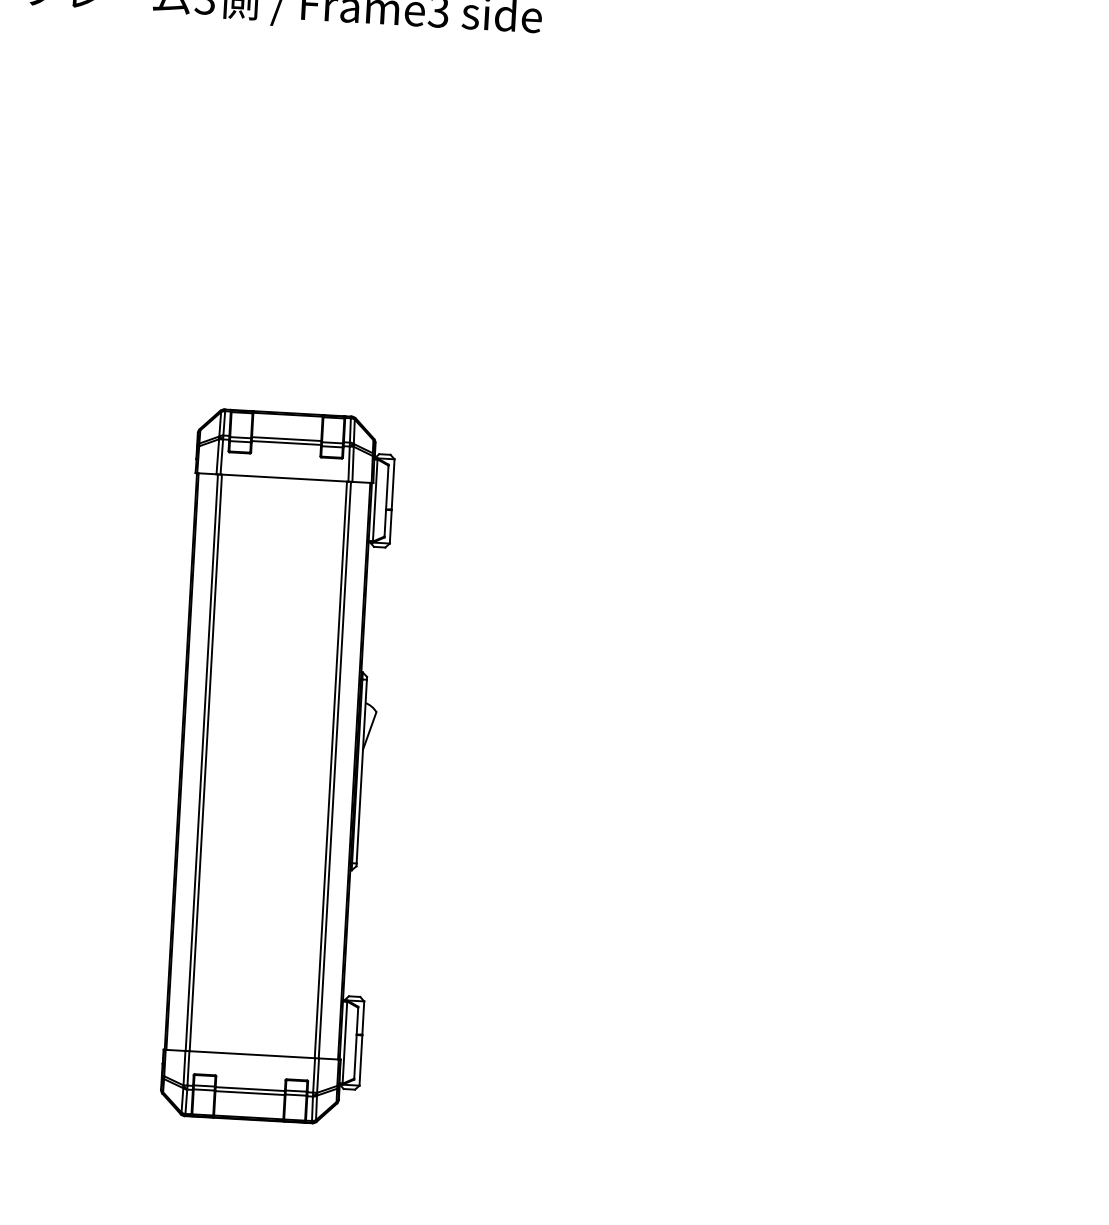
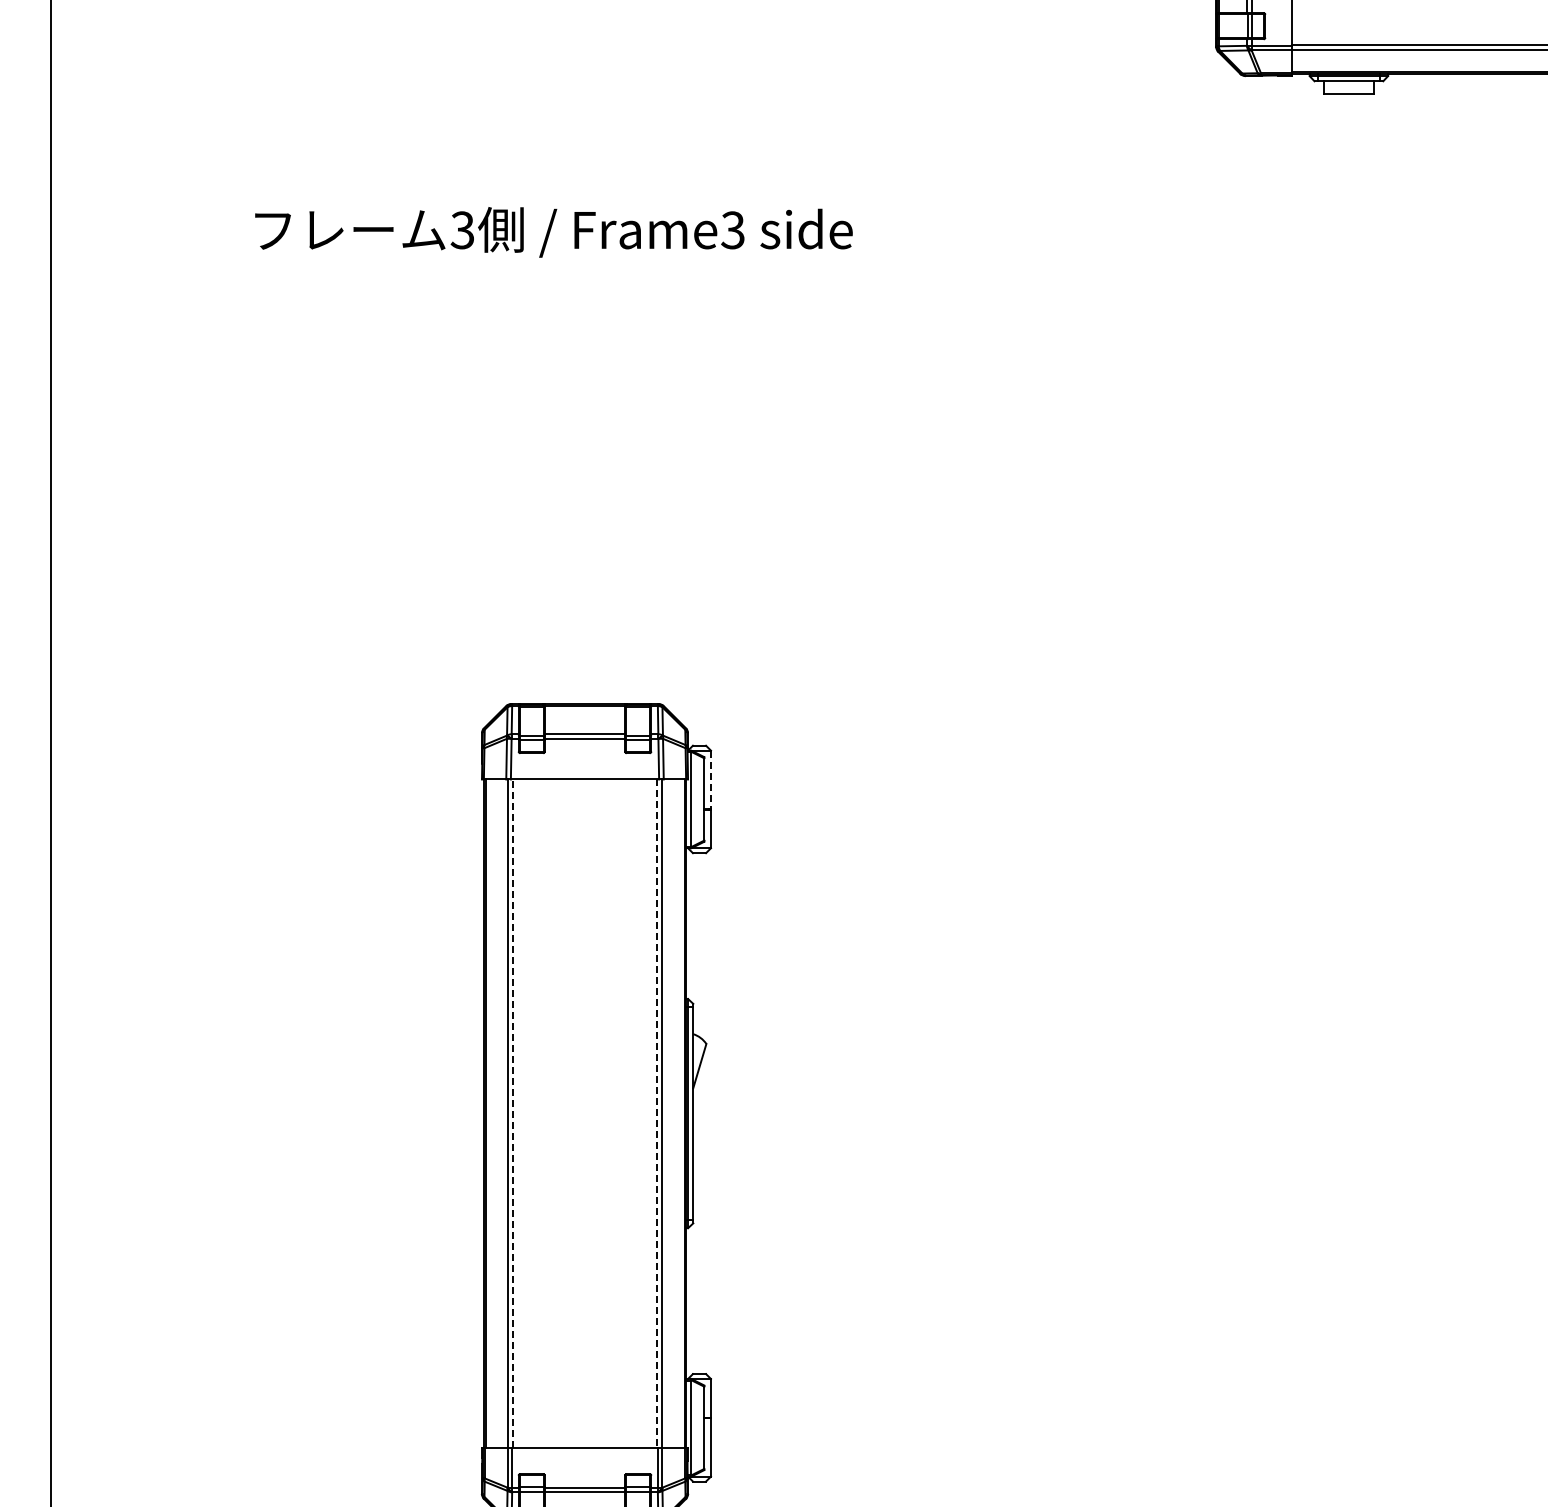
line: (392, 485) -> (710, 780), solid -> dashed
line: (205, 762) -> (512, 1113), solid -> dashed
line: (330, 770) -> (657, 1114), solid -> dashed

